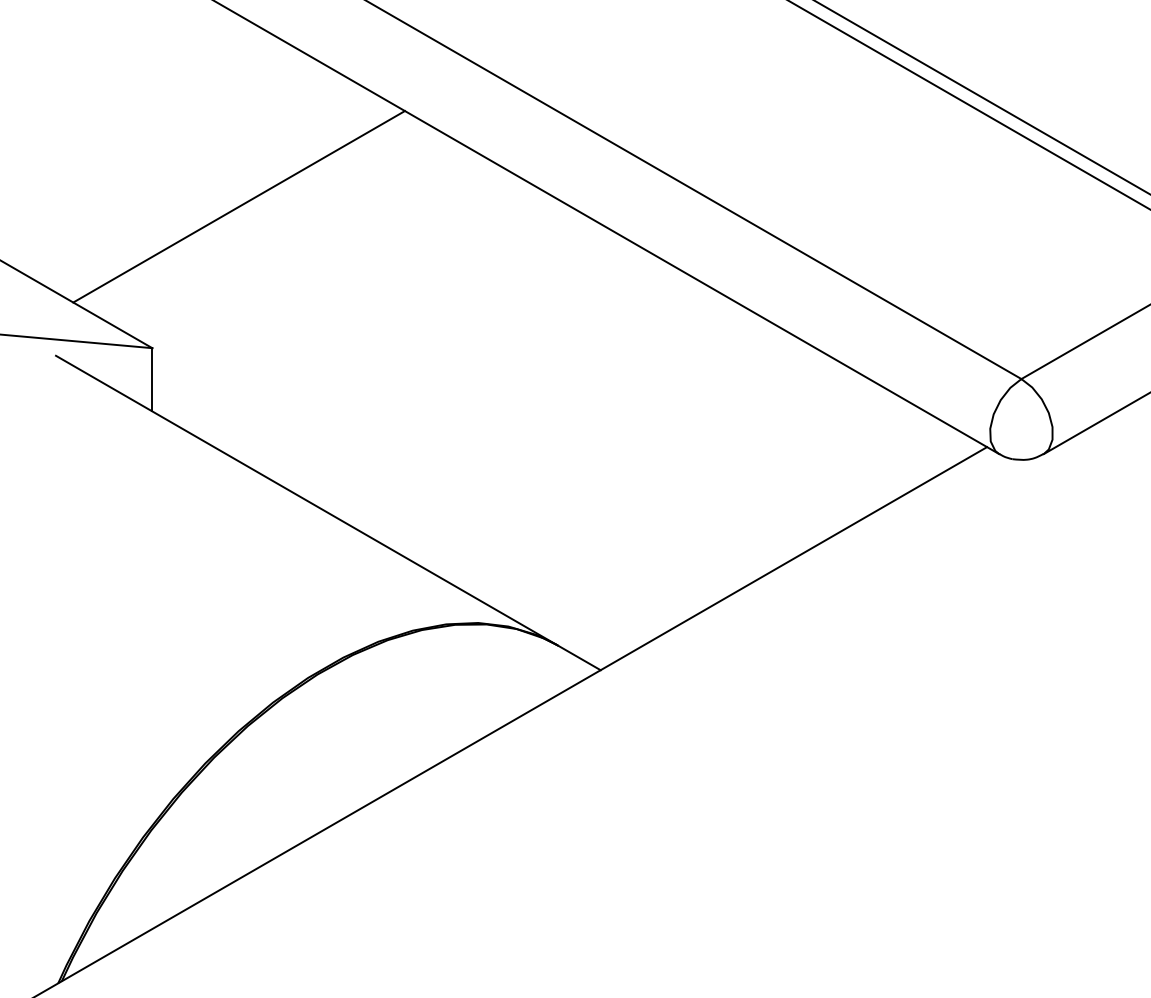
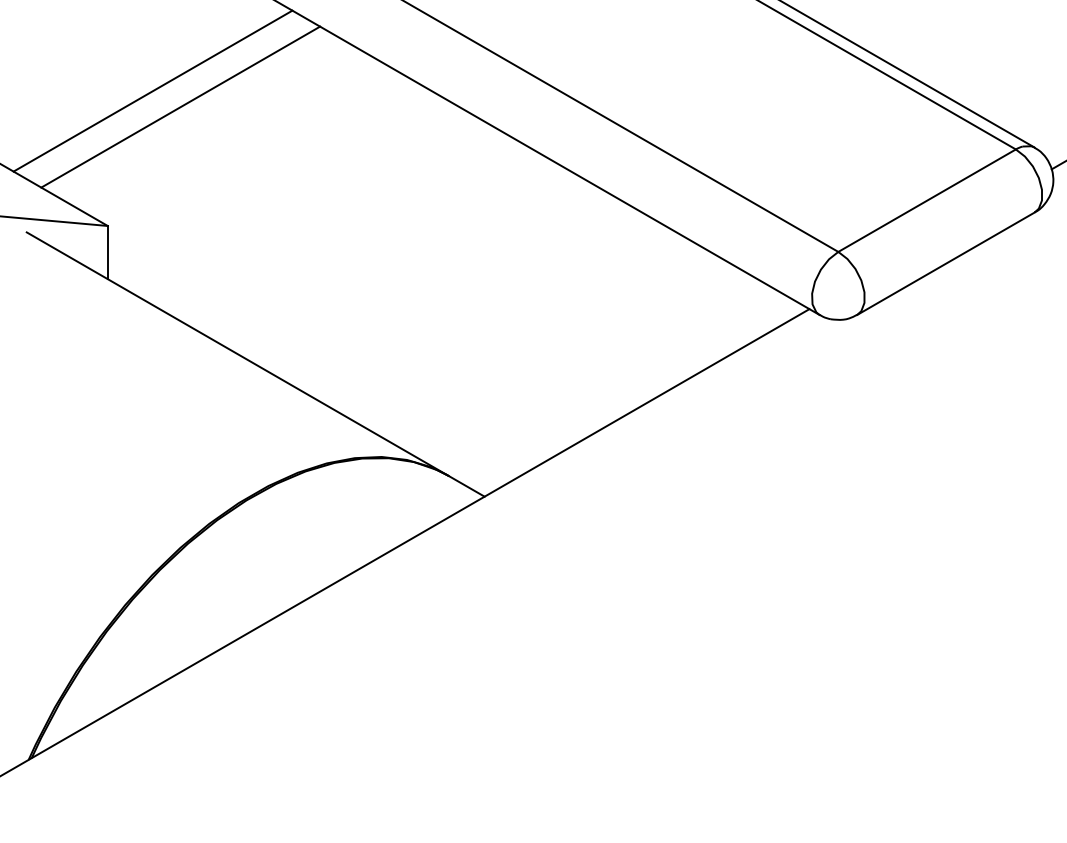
line: (205, 187) -> (152, 90), added

